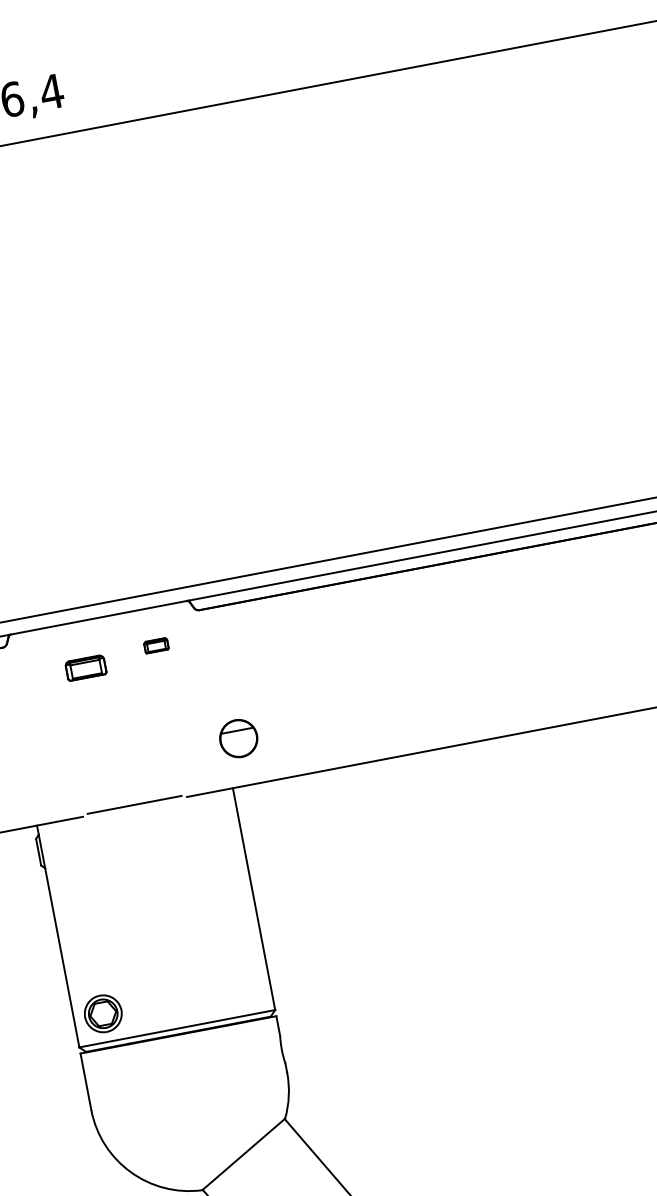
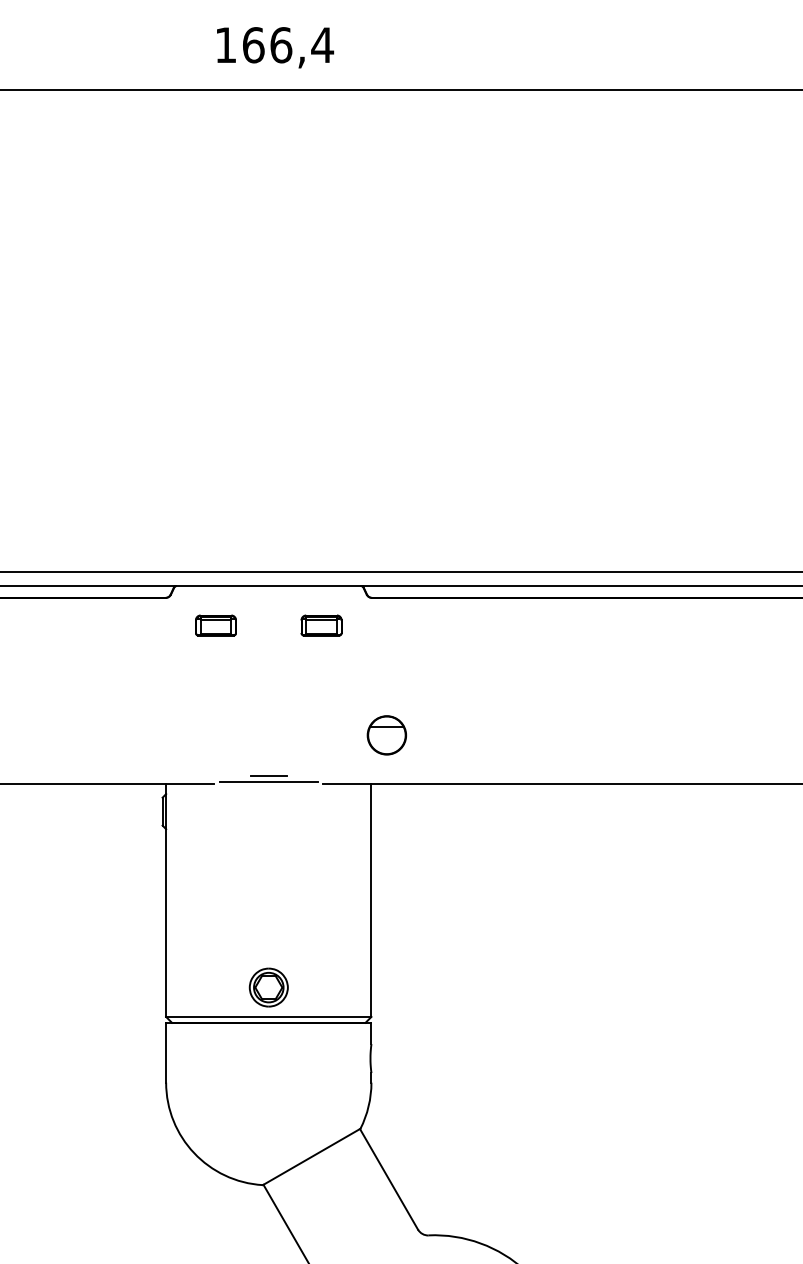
part: (156, 645) -> (321, 625), size x1.67
part: (85, 668) -> (215, 625), moved
line: (133, 799) -> (268, 776), added
part: (102, 1013) -> (268, 987), moved

